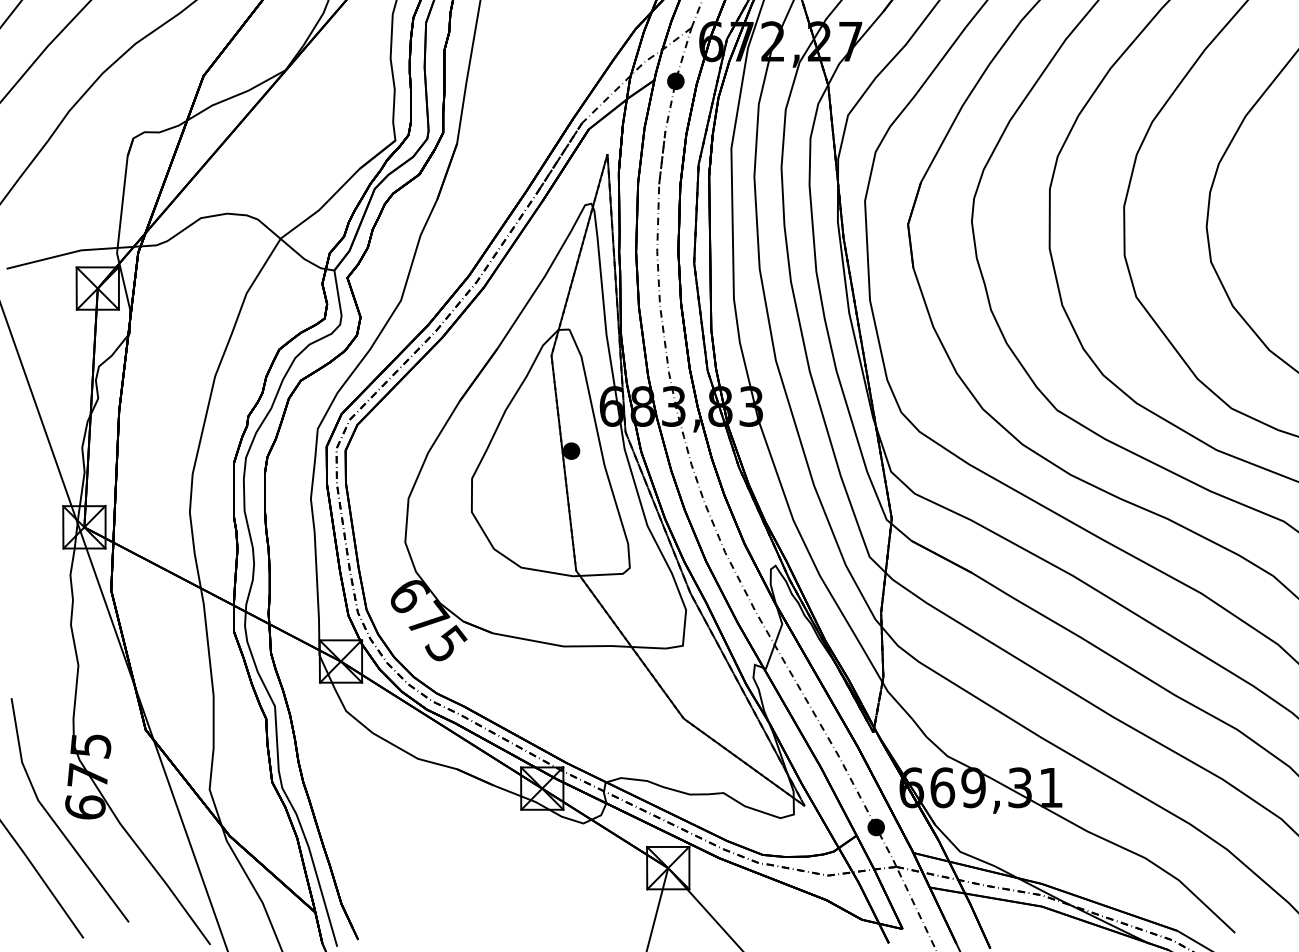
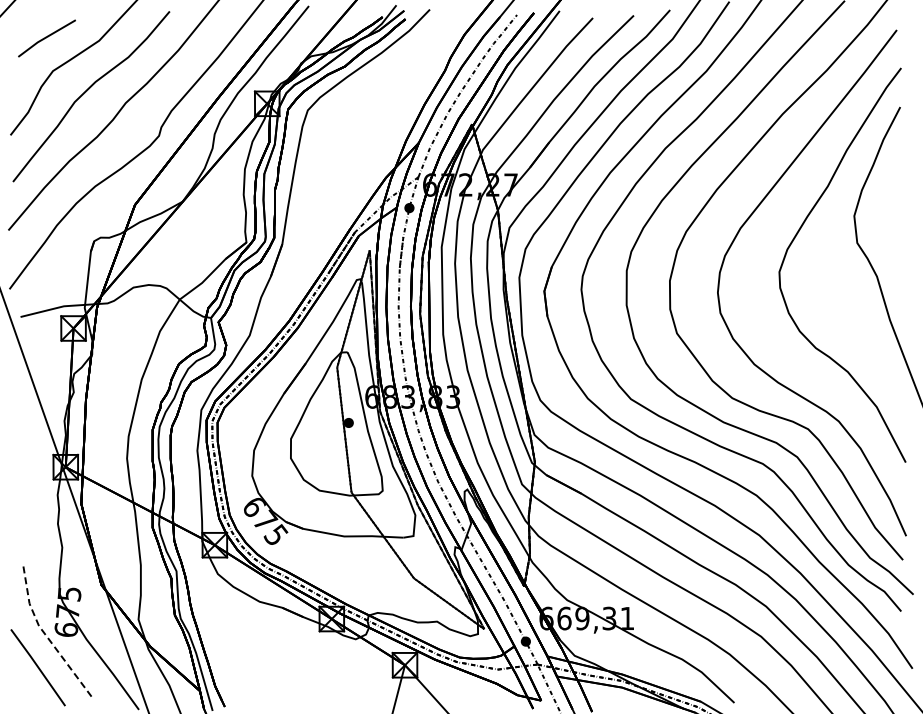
line: (51, 816) -> (46, 635), solid -> dashed

